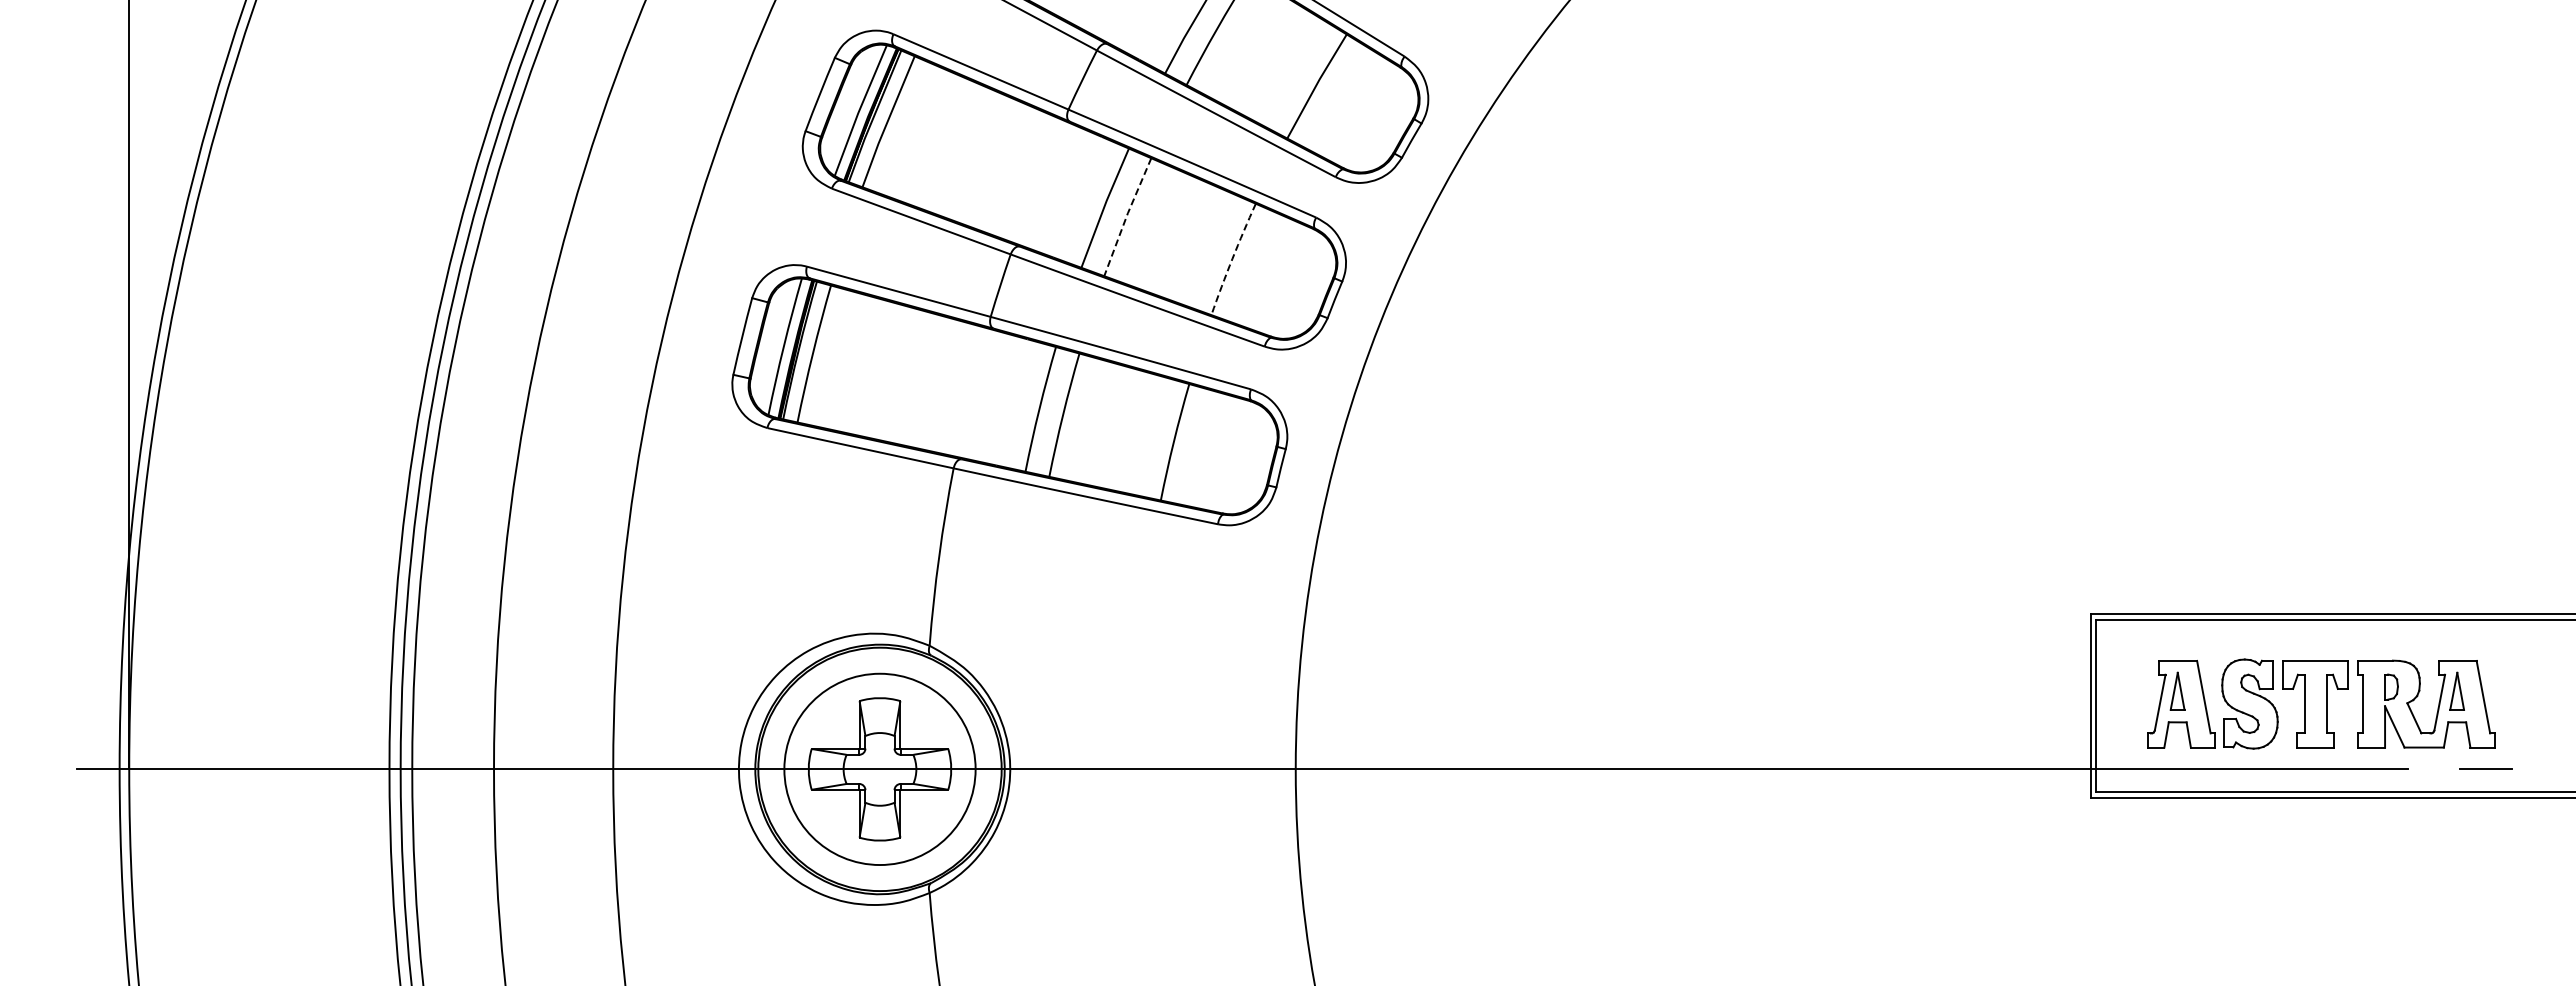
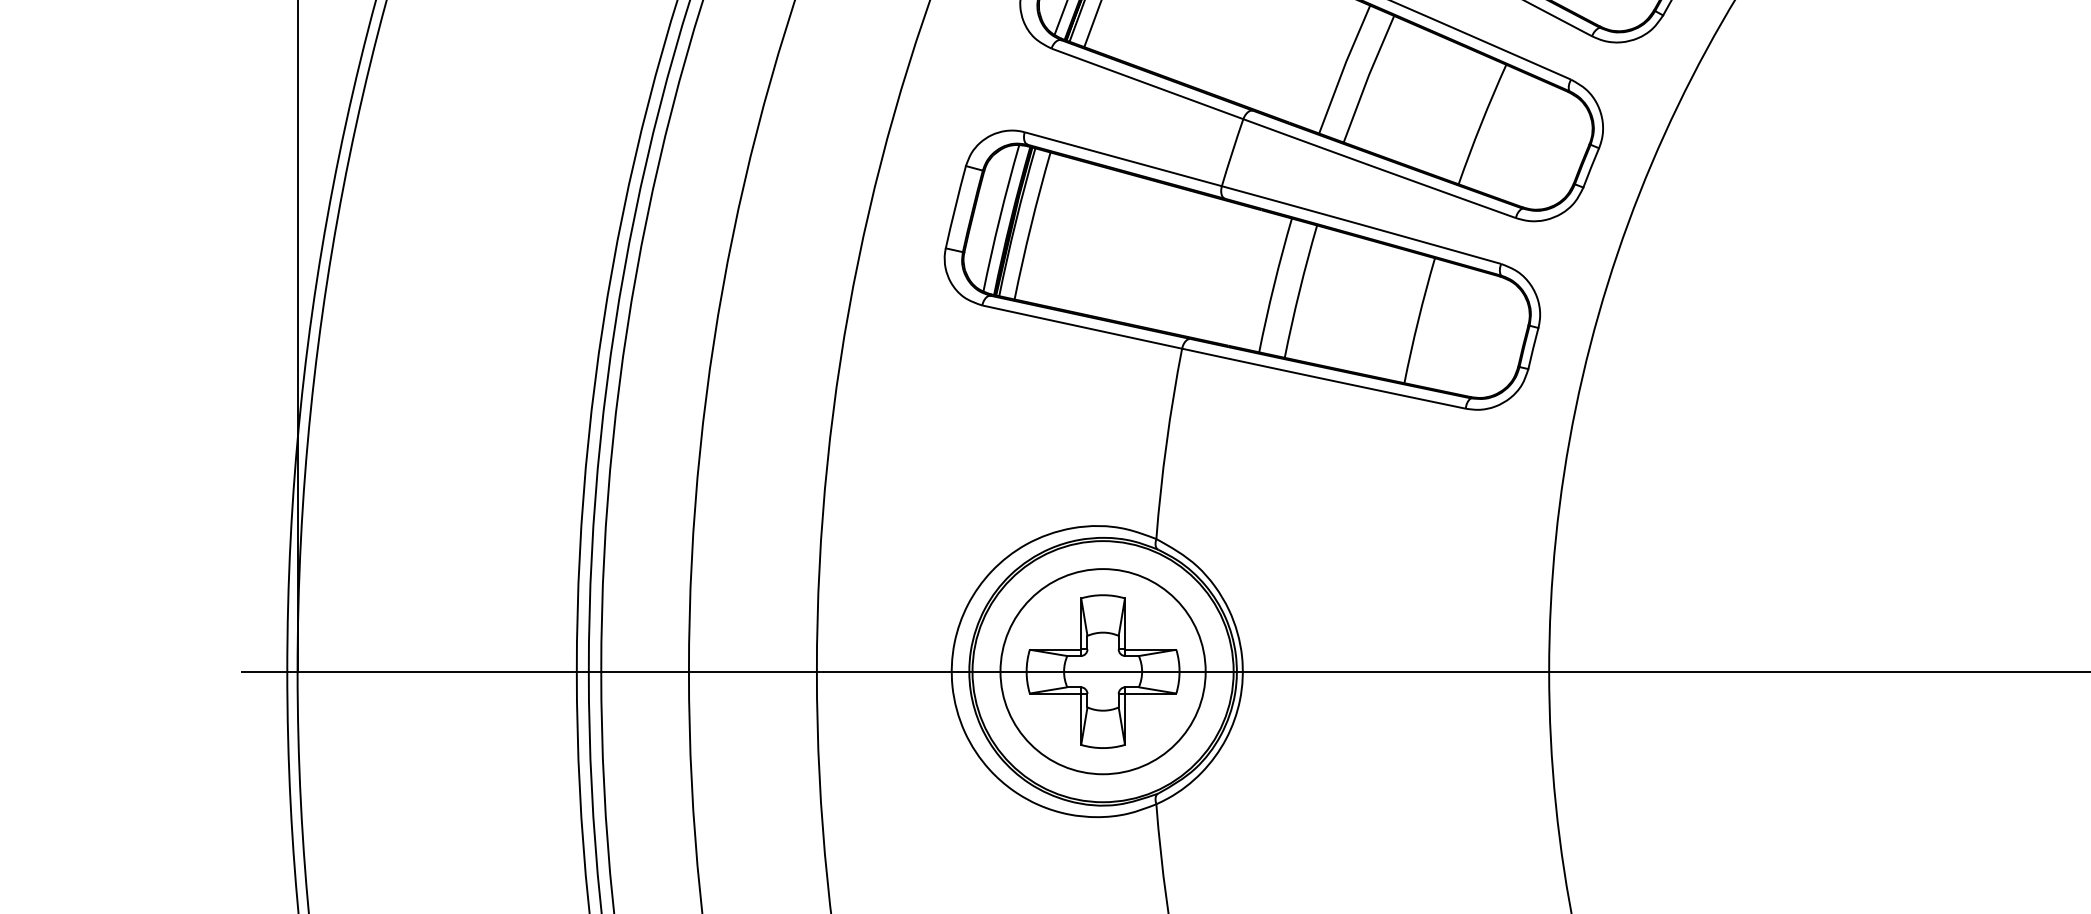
line: (1126, 216) -> (1367, 78), dashed -> solid
arc: (1232, 258) -> (1481, 123), dashed -> solid

